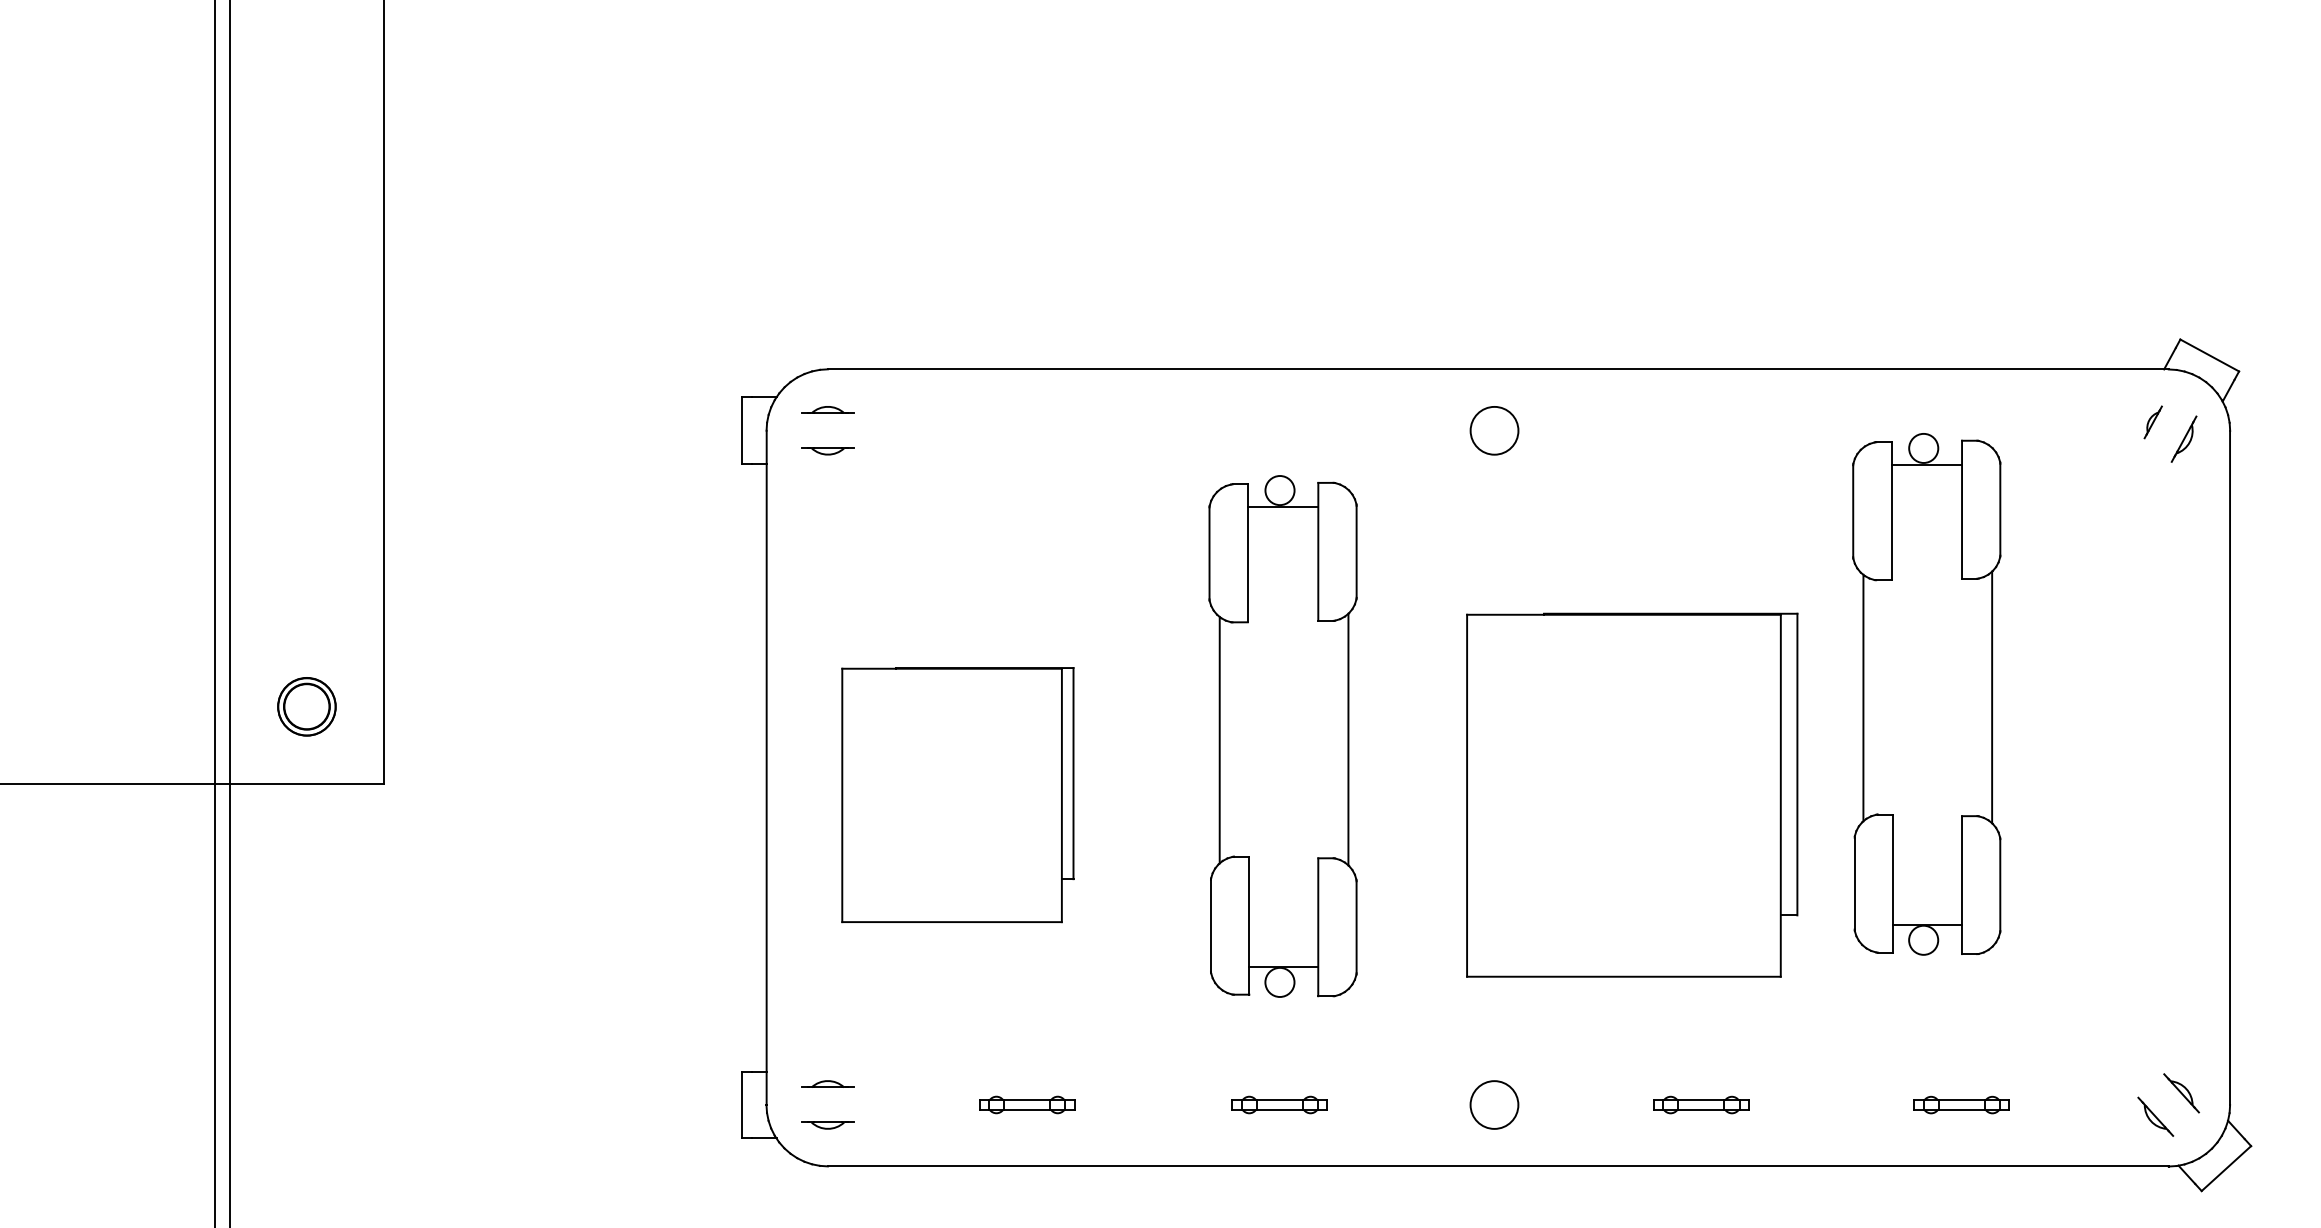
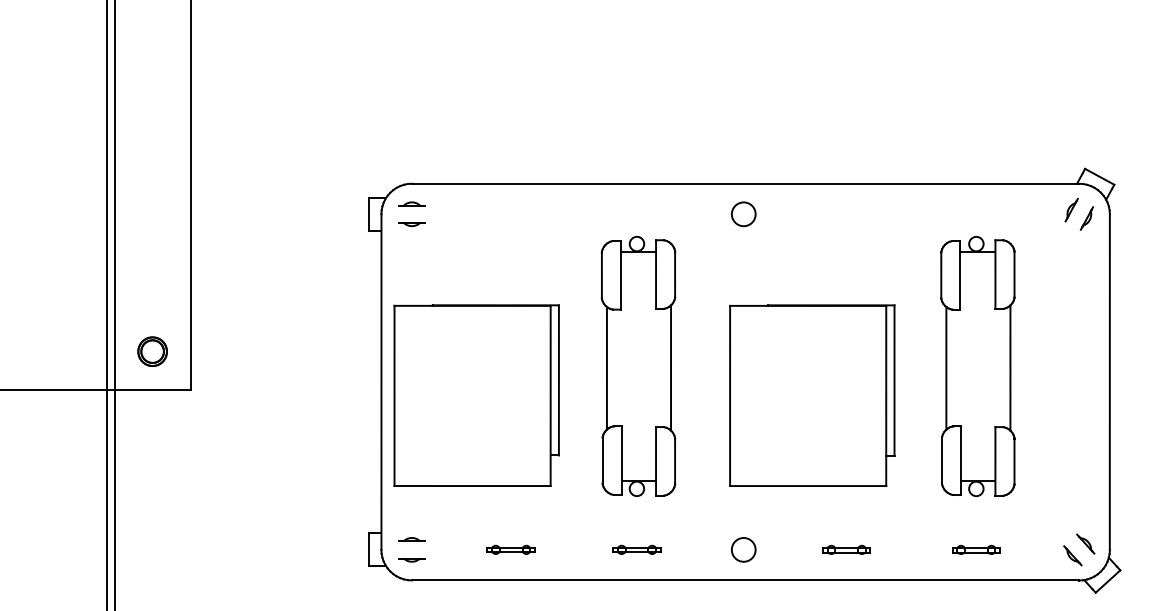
part: (2152, 421) -> (1071, 209), size x1.43
part: (1925, 694) -> (977, 366), moved
part: (957, 794) -> (476, 395), size x1.43

